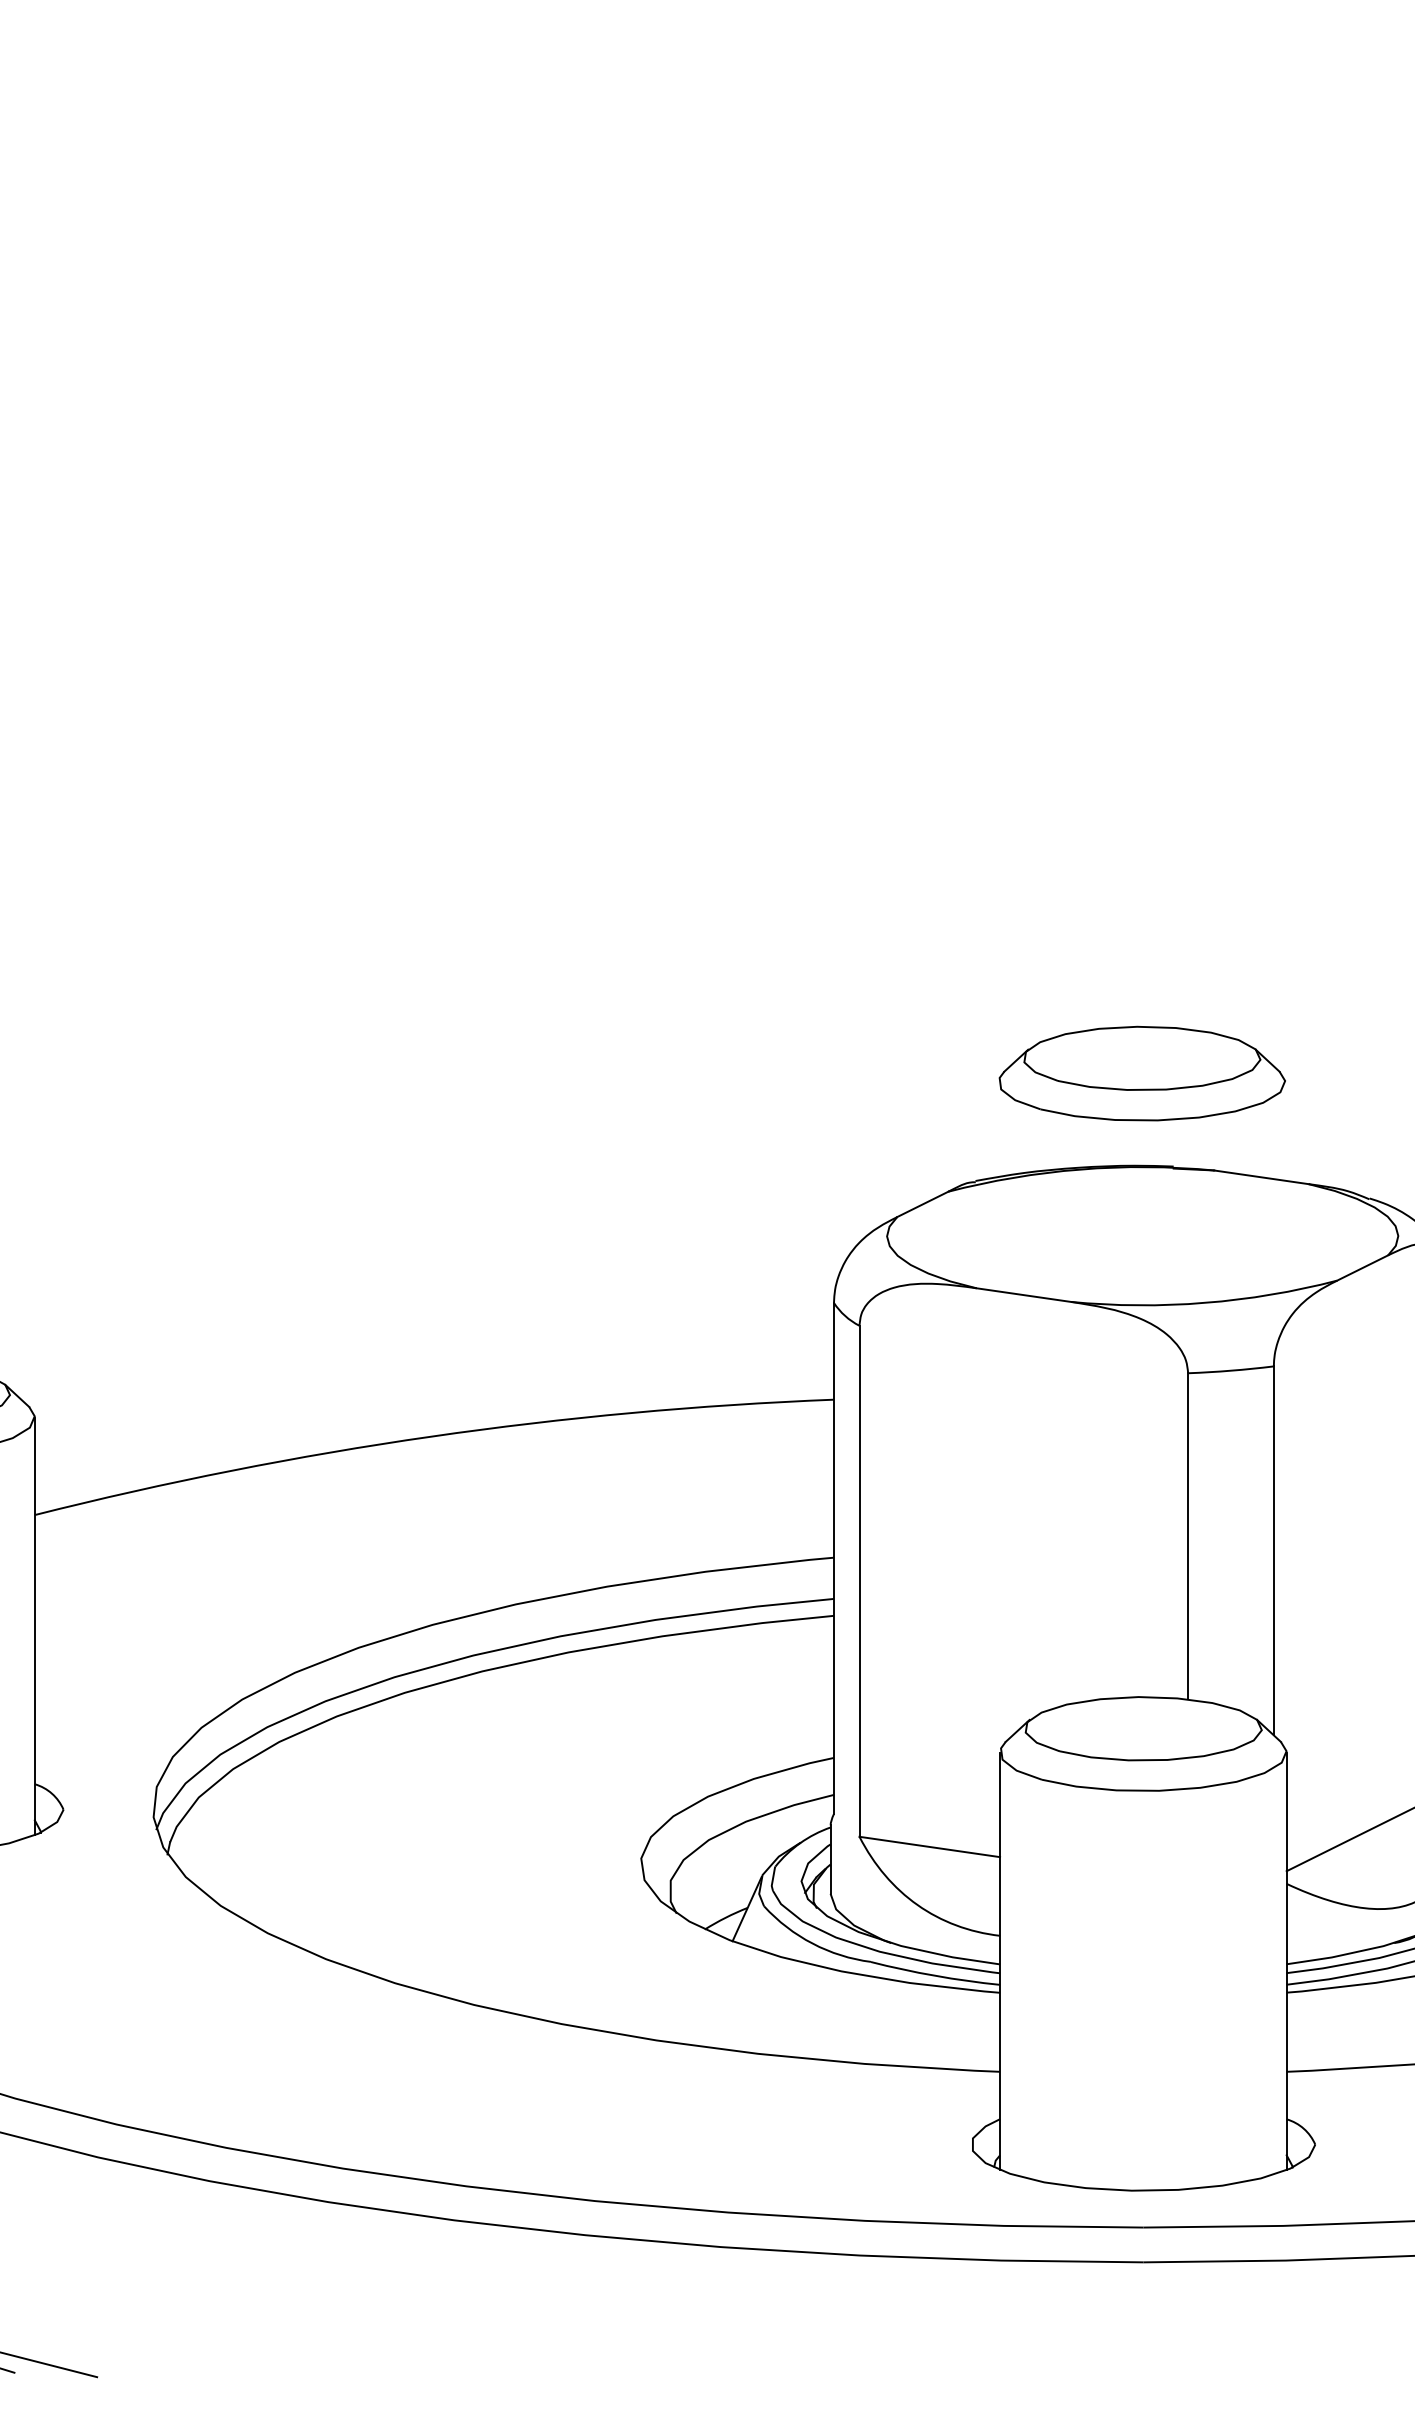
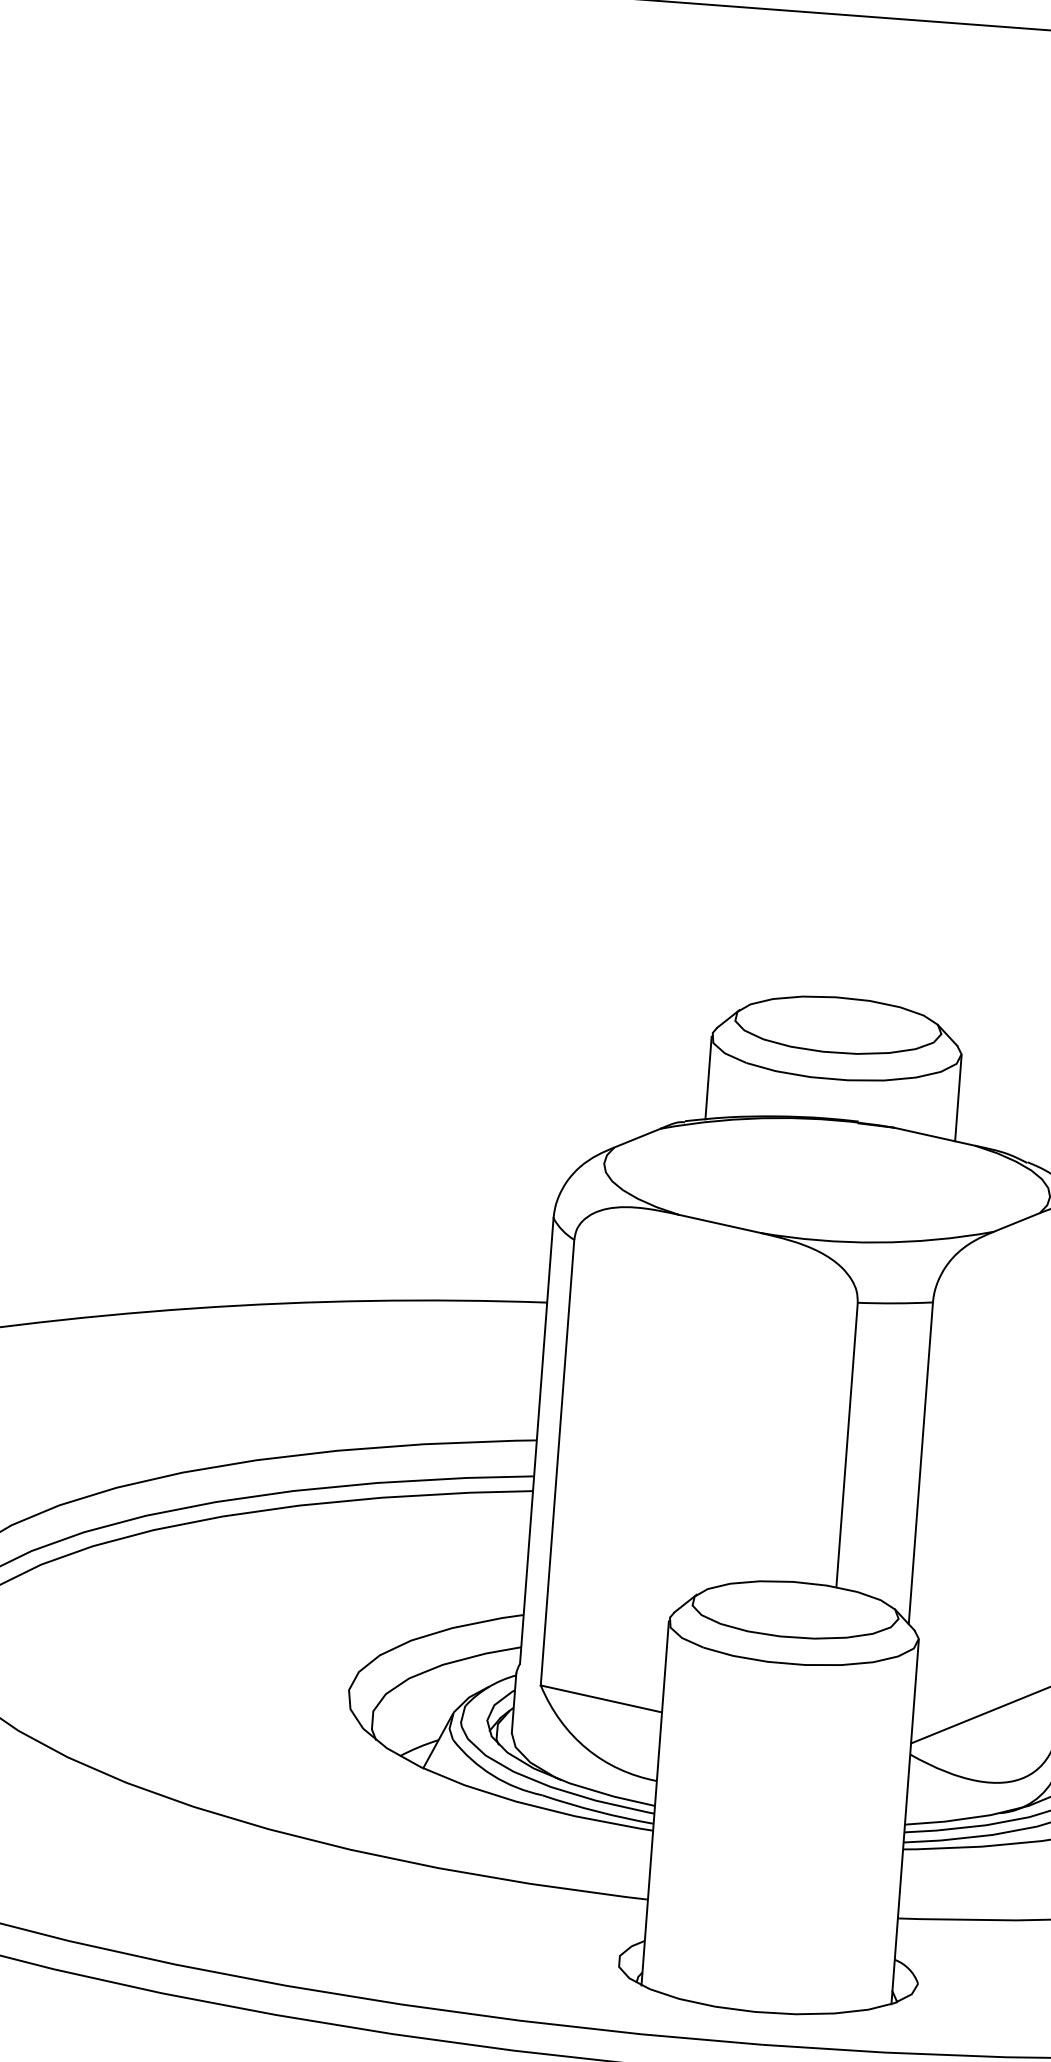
line: (998, 1129) -> (708, 1077), added
line: (1285, 1131) -> (958, 1098), added

